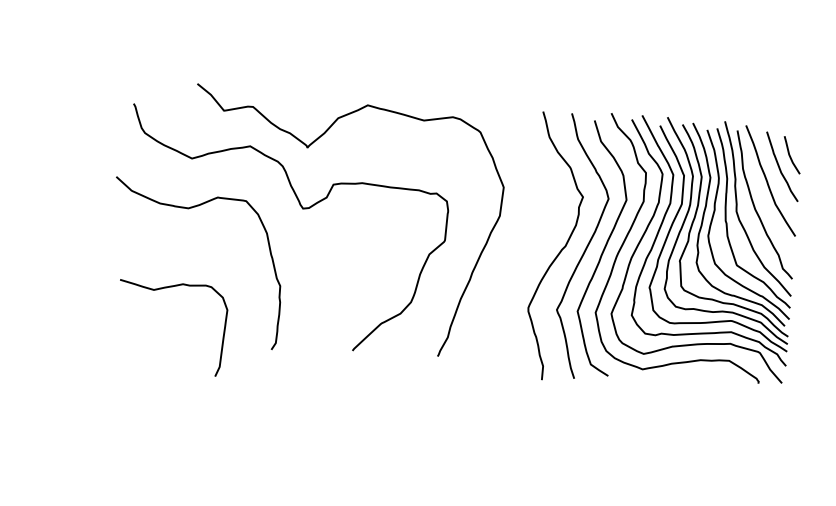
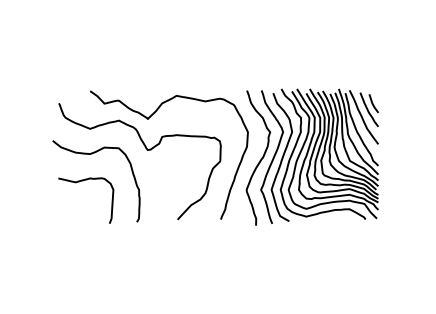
part: (661, 251) -> (311, 156), moved
curve: (169, 289) -> (83, 181), moved

